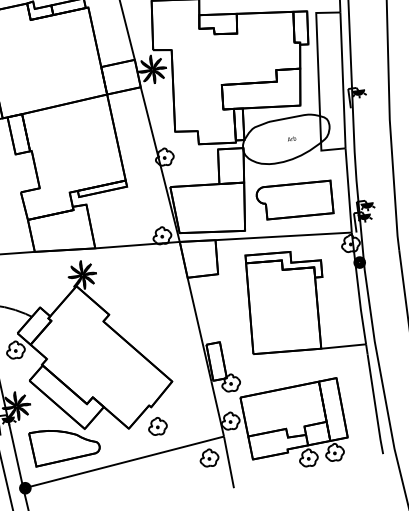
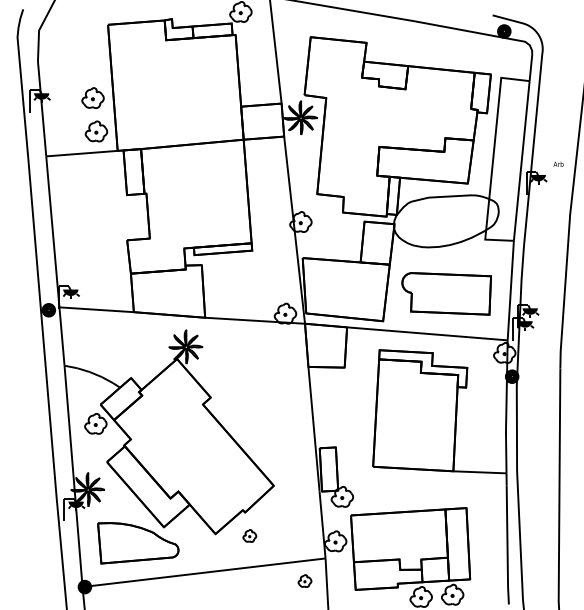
text: (291, 138) -> (558, 163), moved
part: (157, 426) -> (249, 535), size x0.6
part: (208, 457) -> (304, 580), size x0.6

